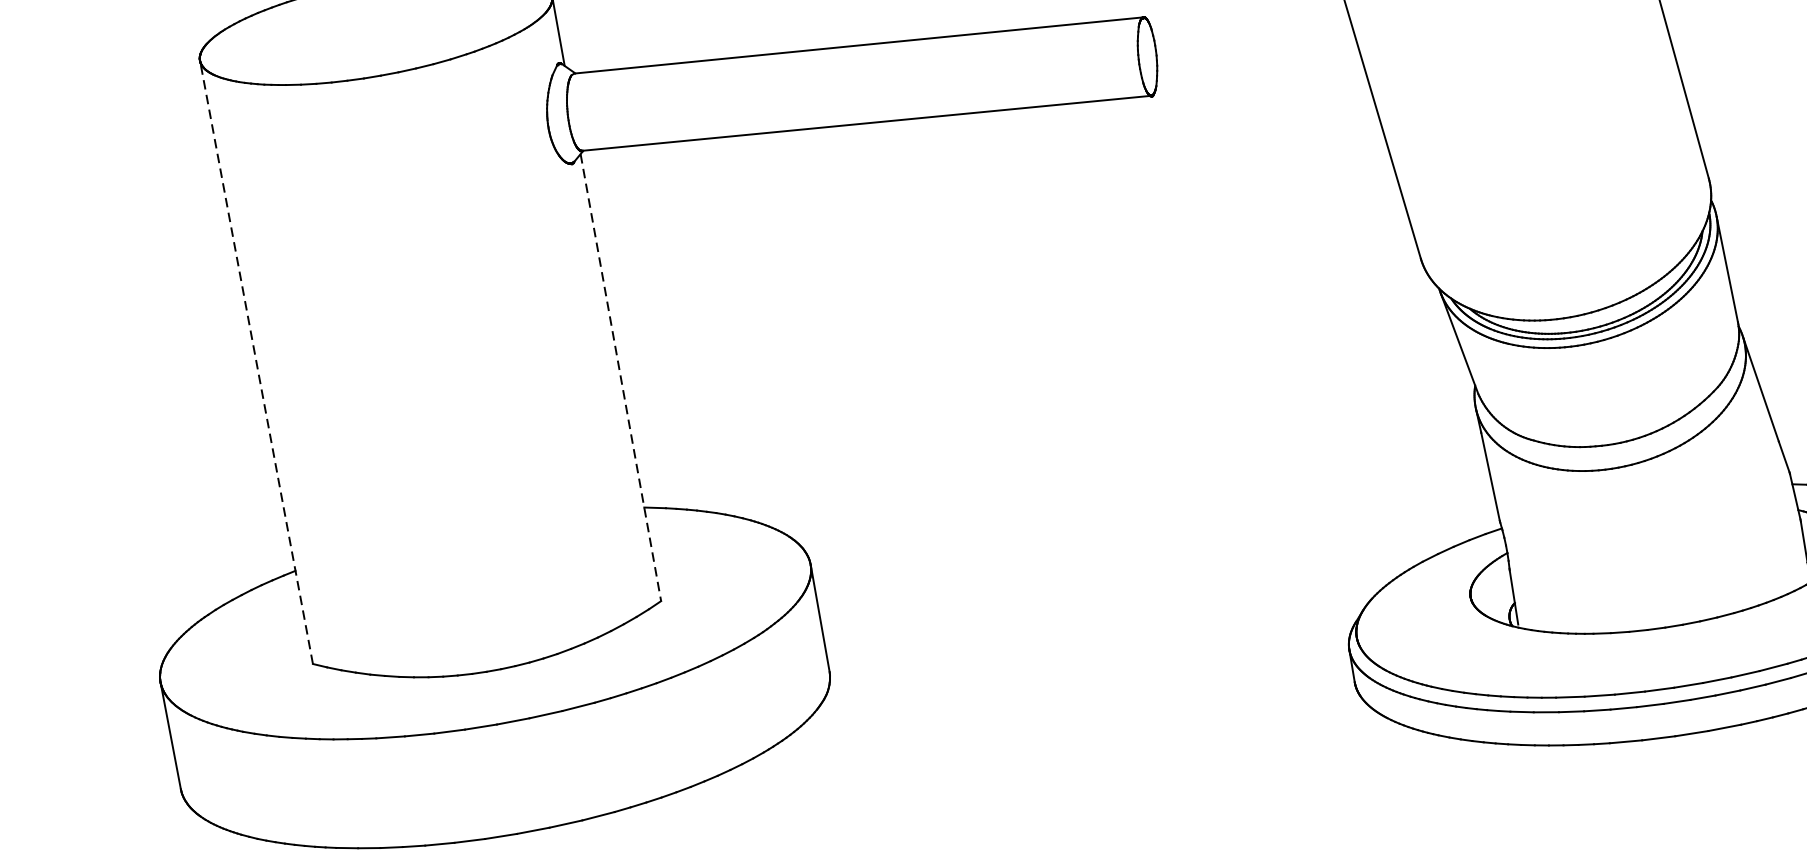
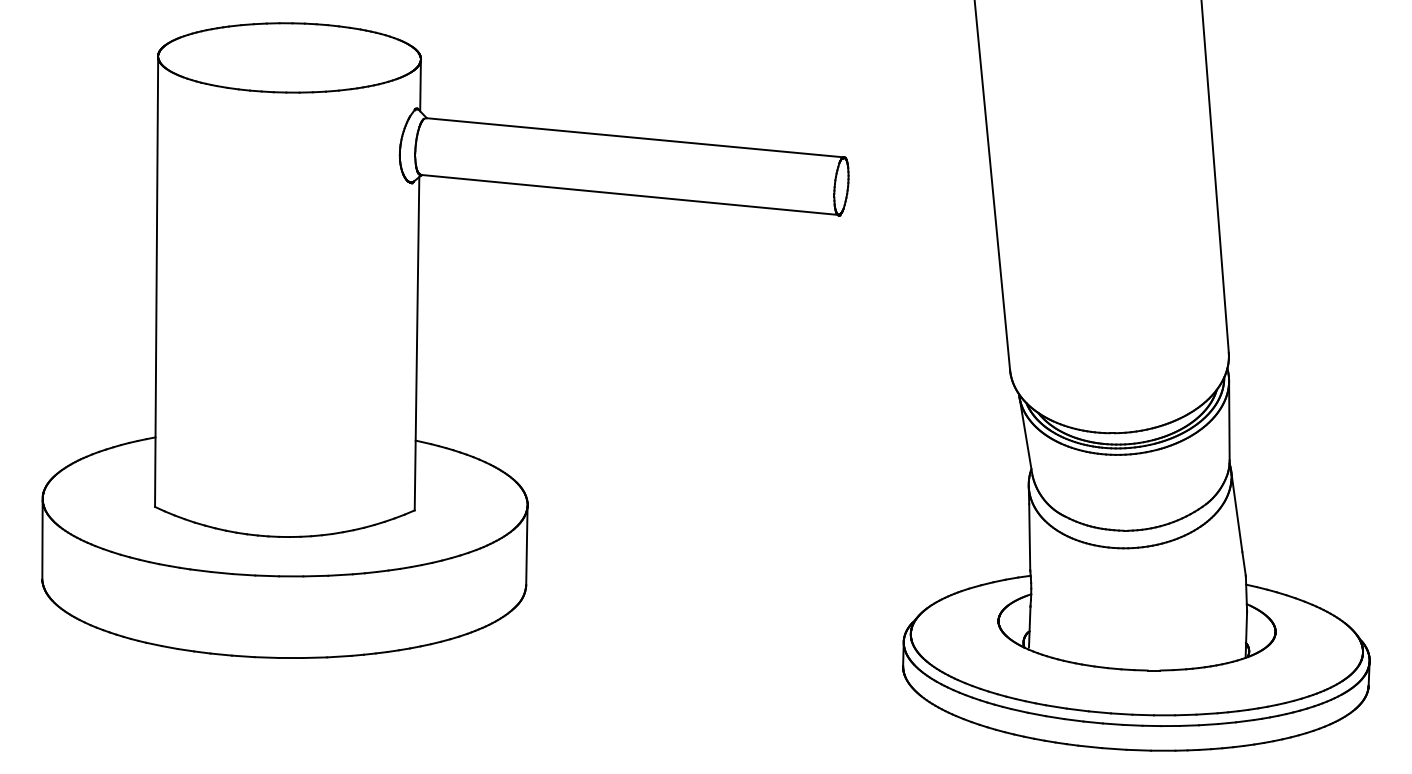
line: (256, 362) -> (156, 281), dashed -> solid
line: (621, 377) -> (417, 343), dashed -> solid

